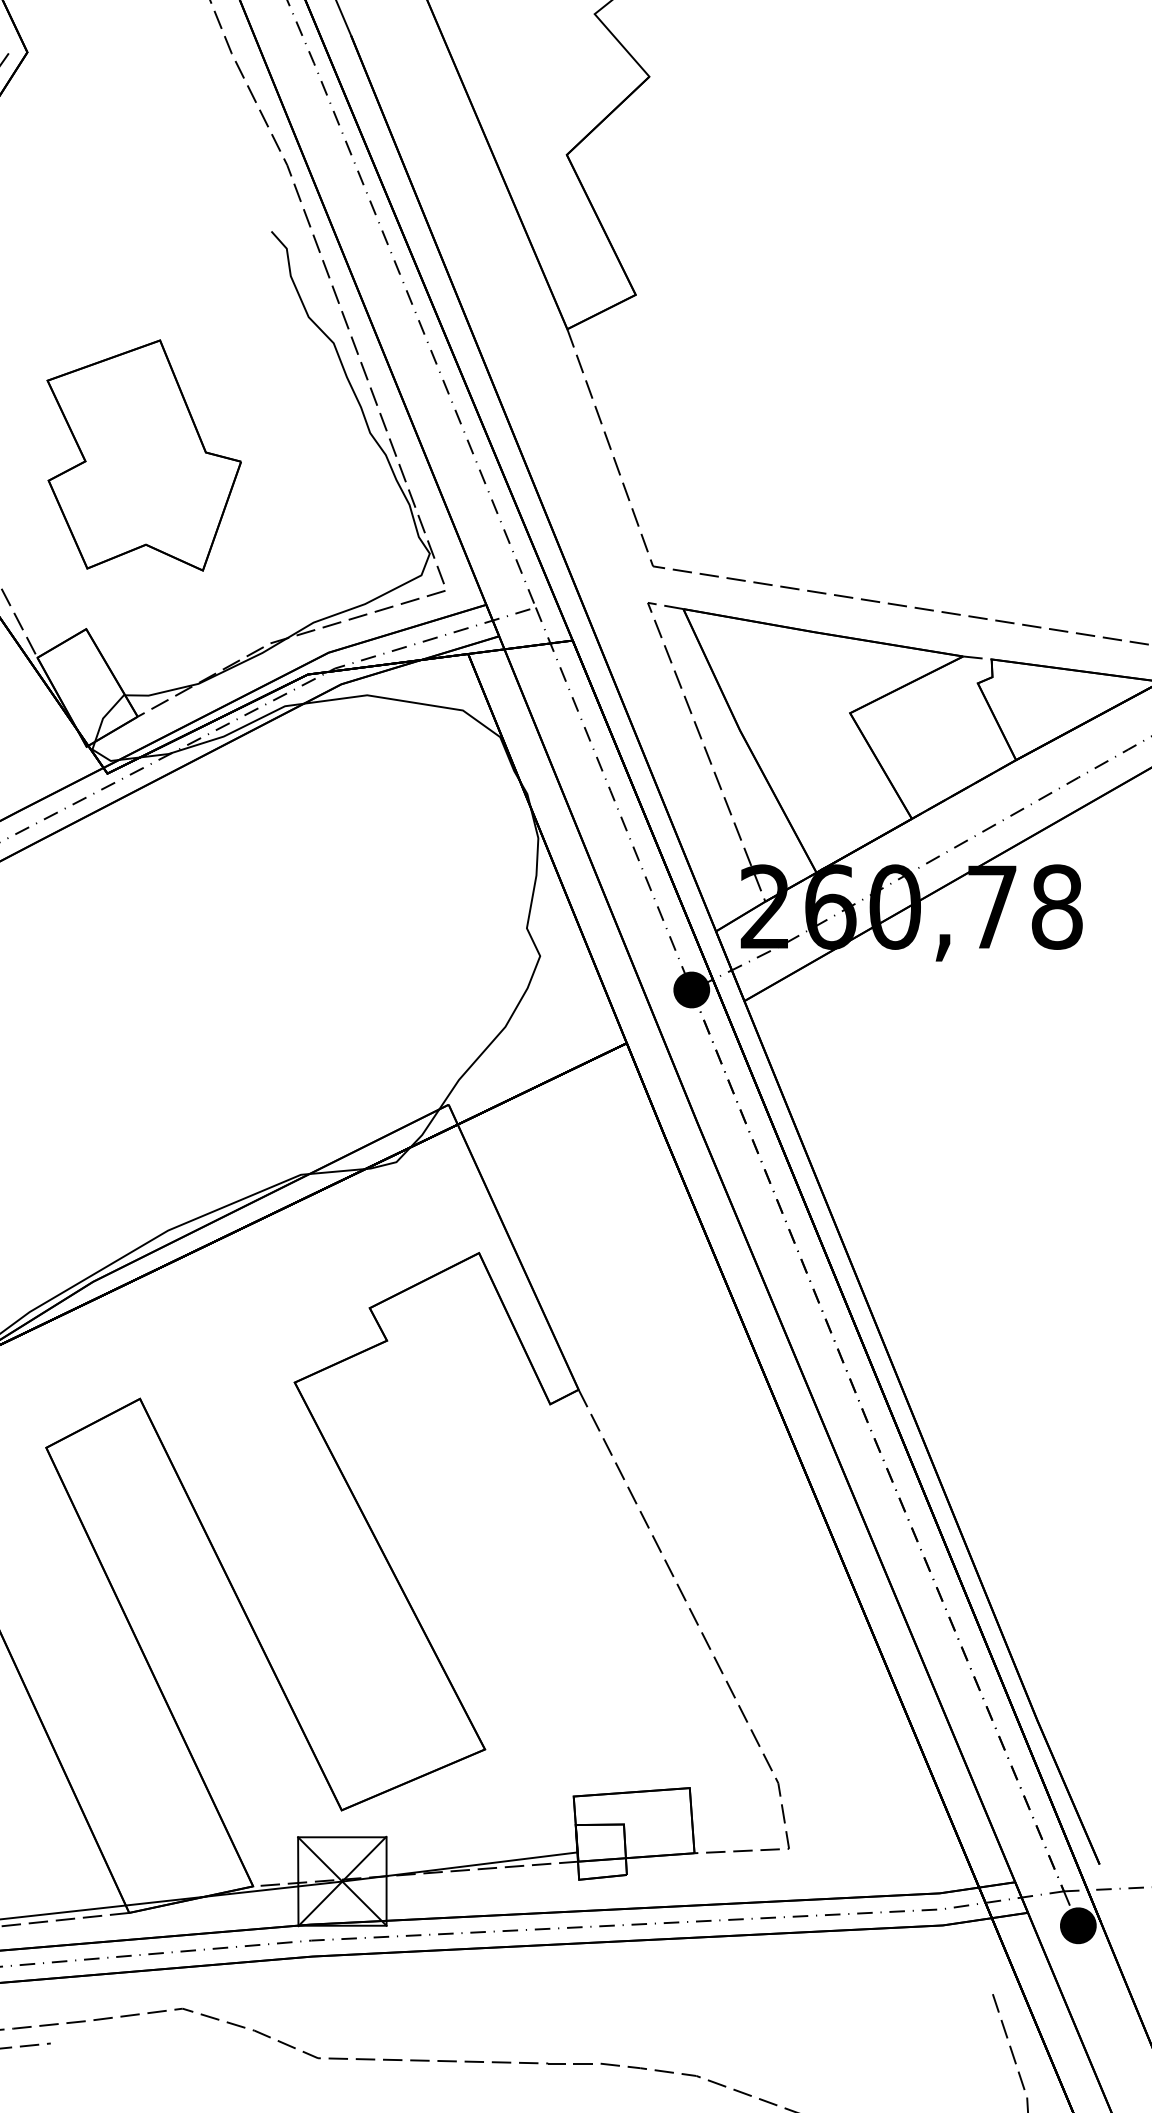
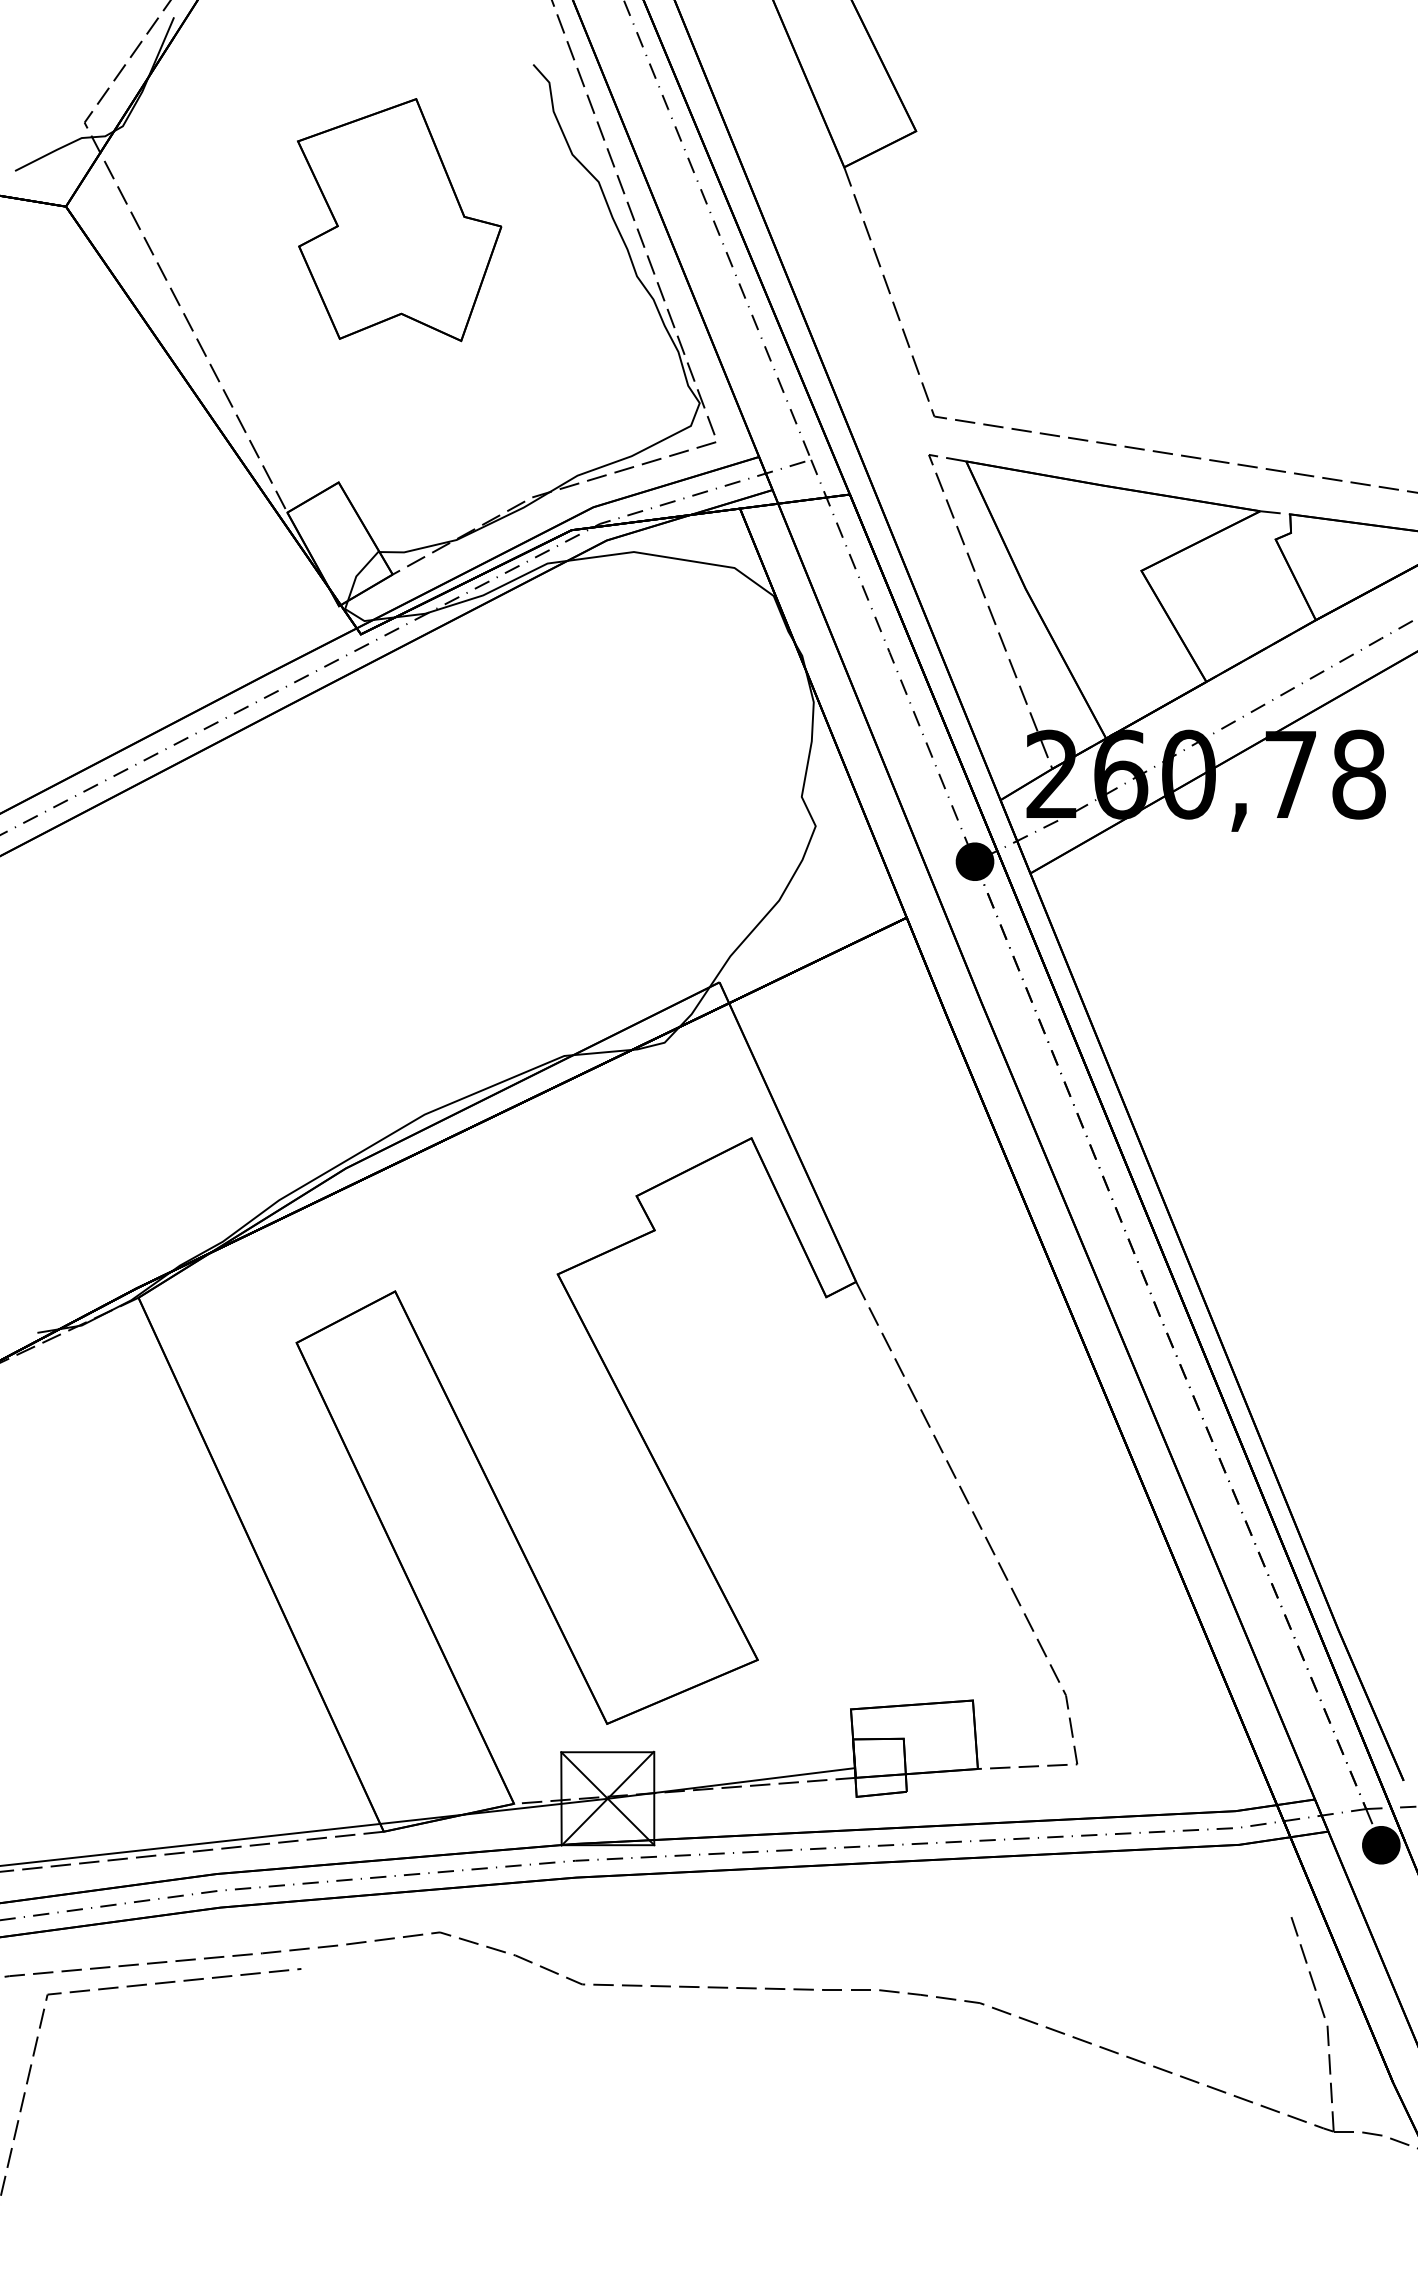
part: (144, 455) -> (399, 220), moved

